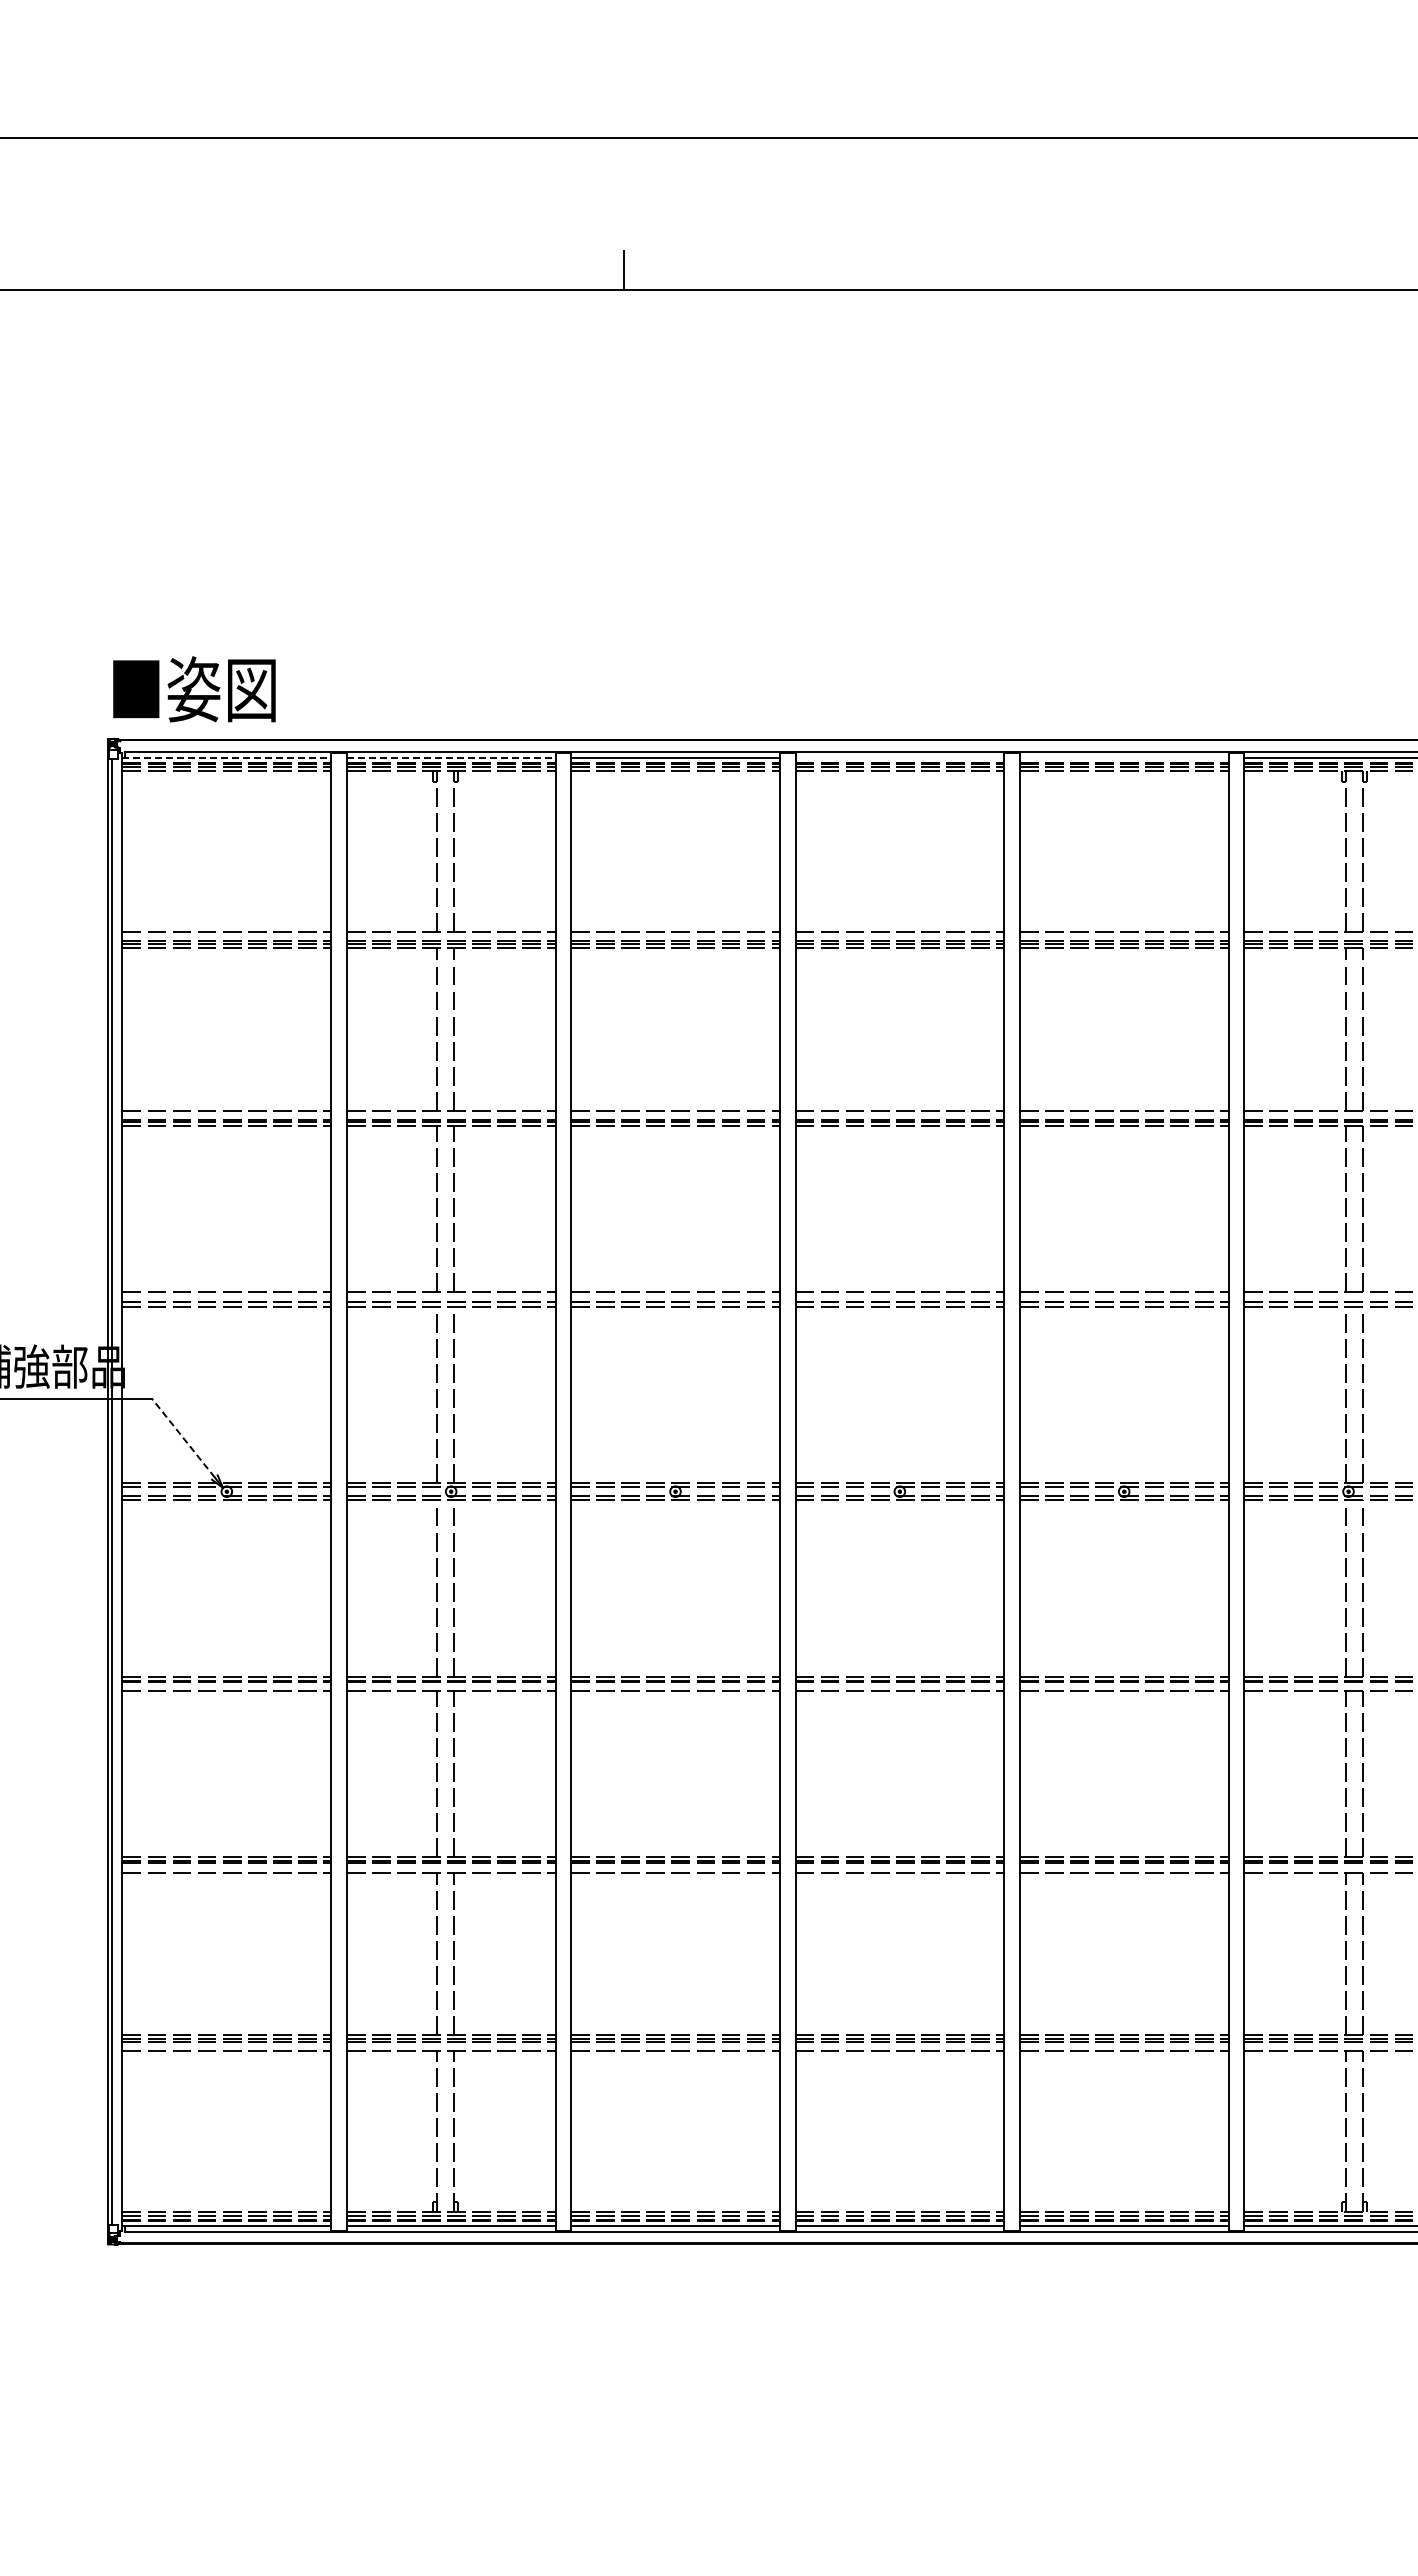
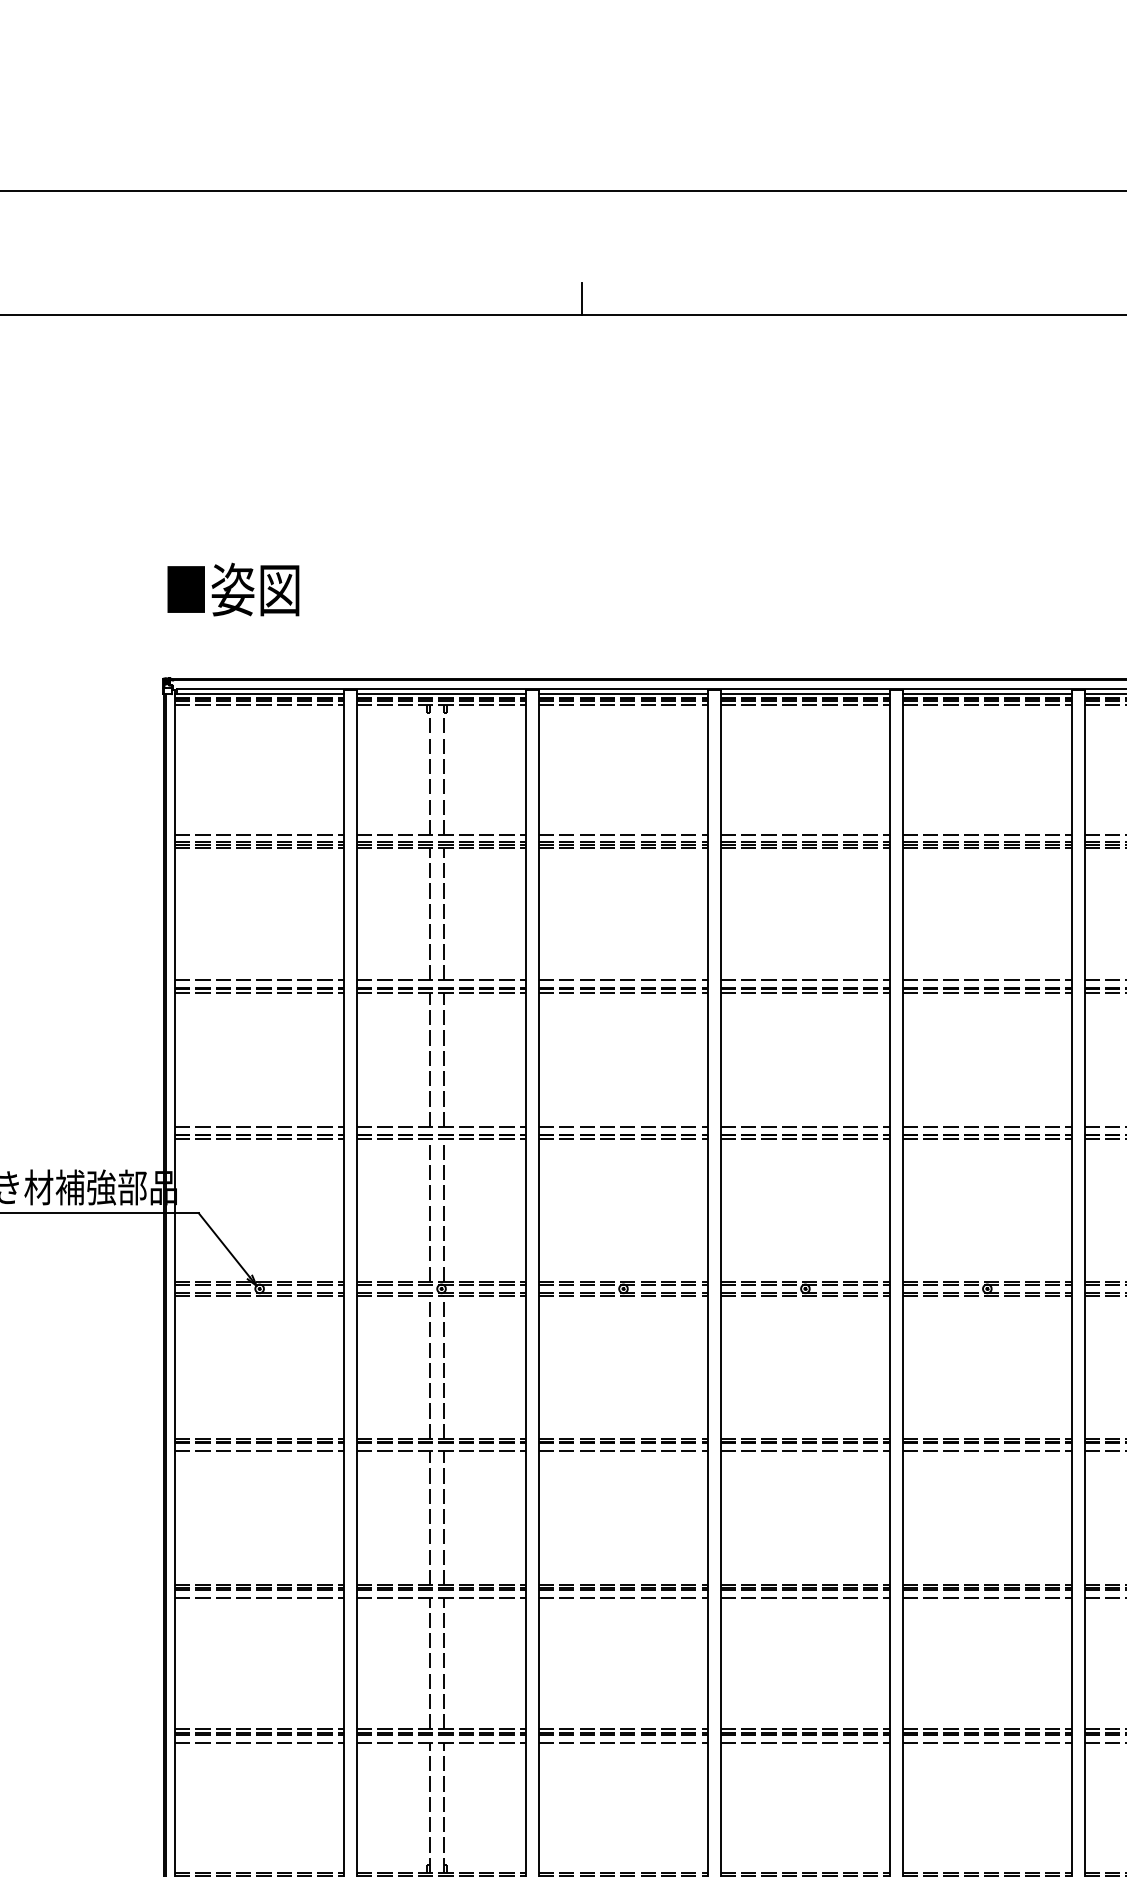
text: (194, 689) -> (233, 589), moved
line: (227, 757) -> (260, 693), dashed -> solid
line: (451, 757) -> (441, 693), dashed -> solid
line: (899, 757) -> (805, 693), added
line: (1123, 757) -> (986, 693), added
line: (183, 1437) -> (224, 1244), dashed -> solid

